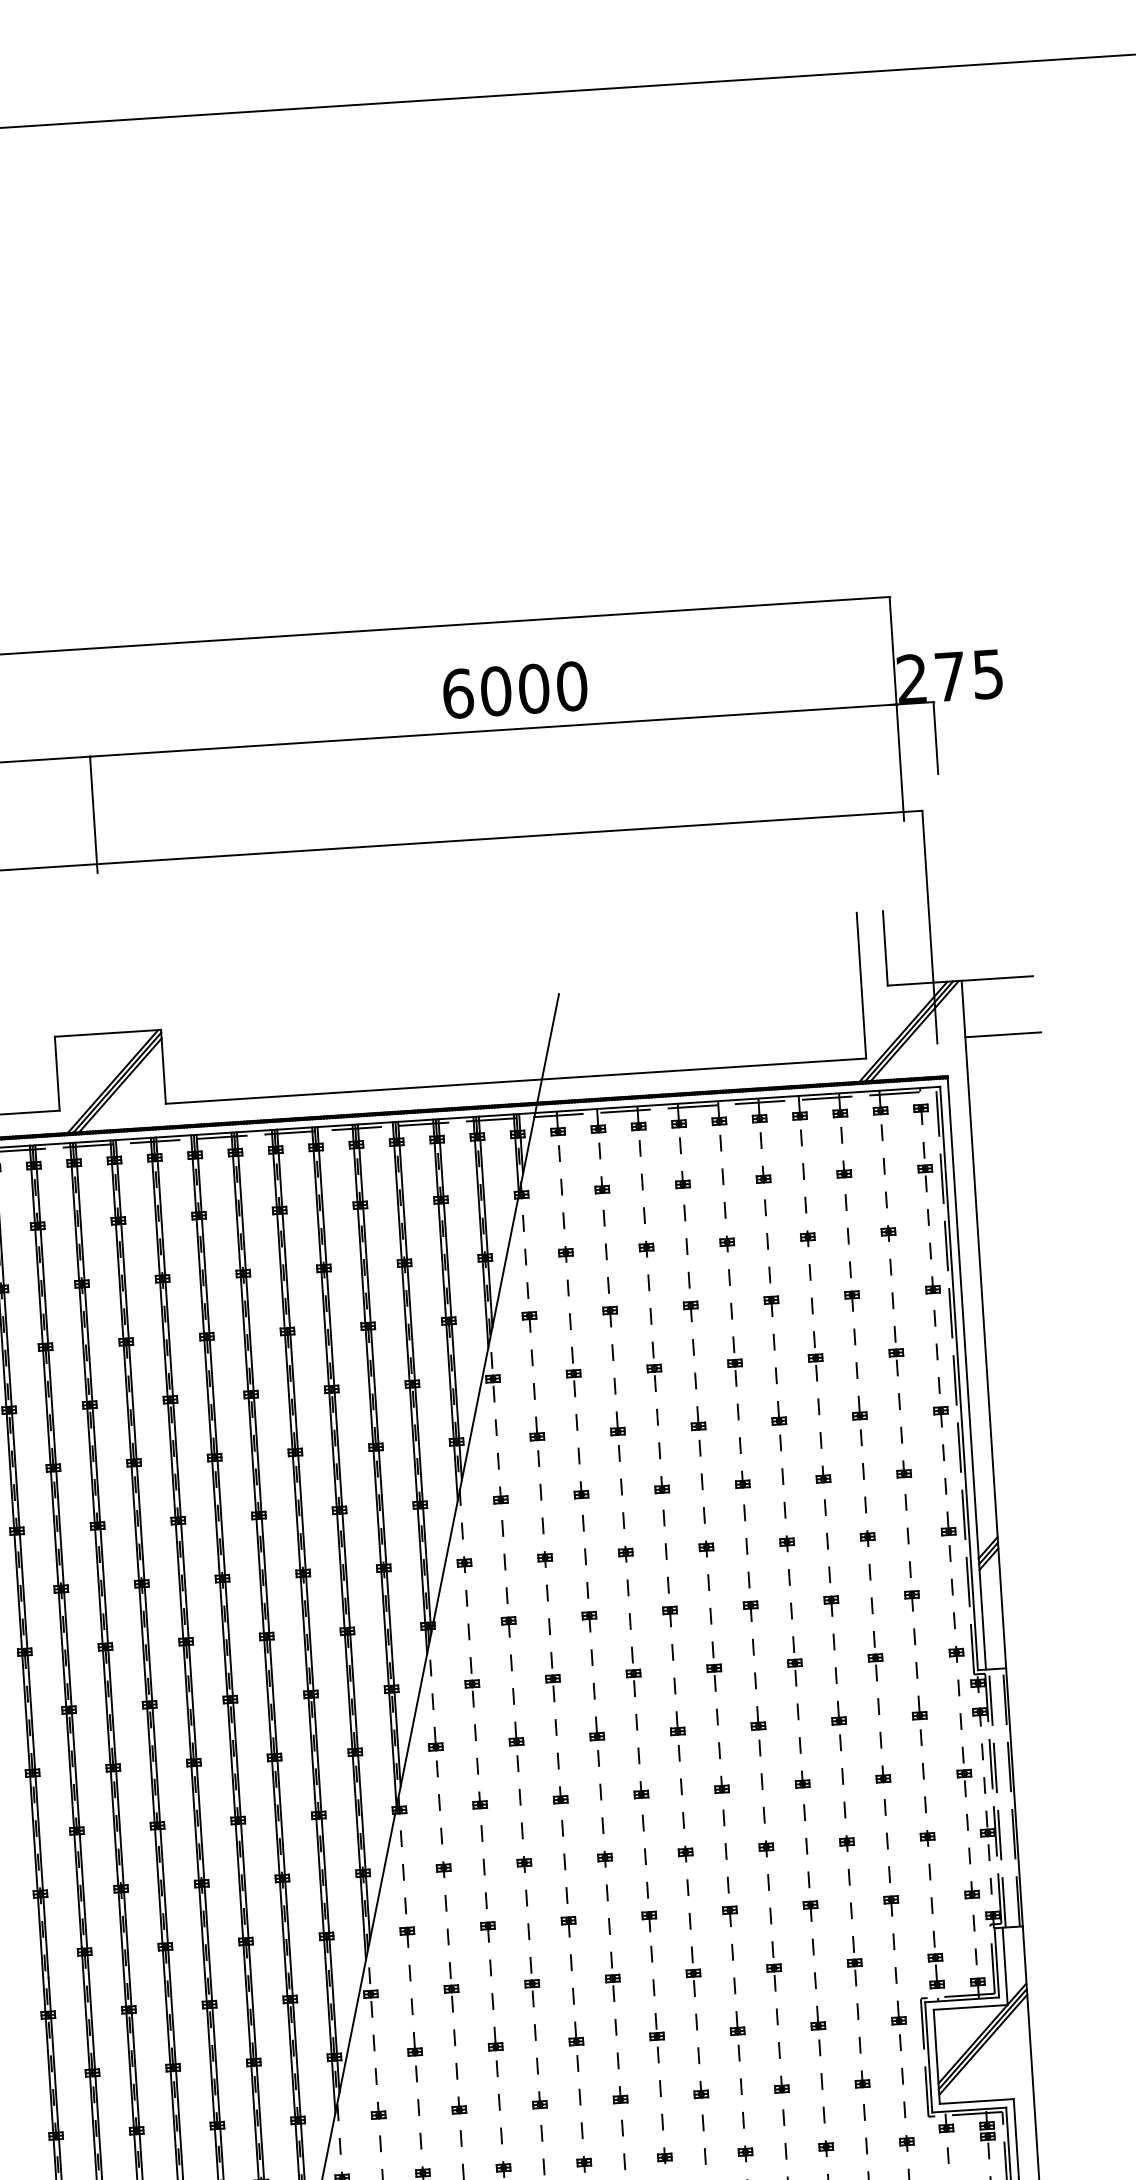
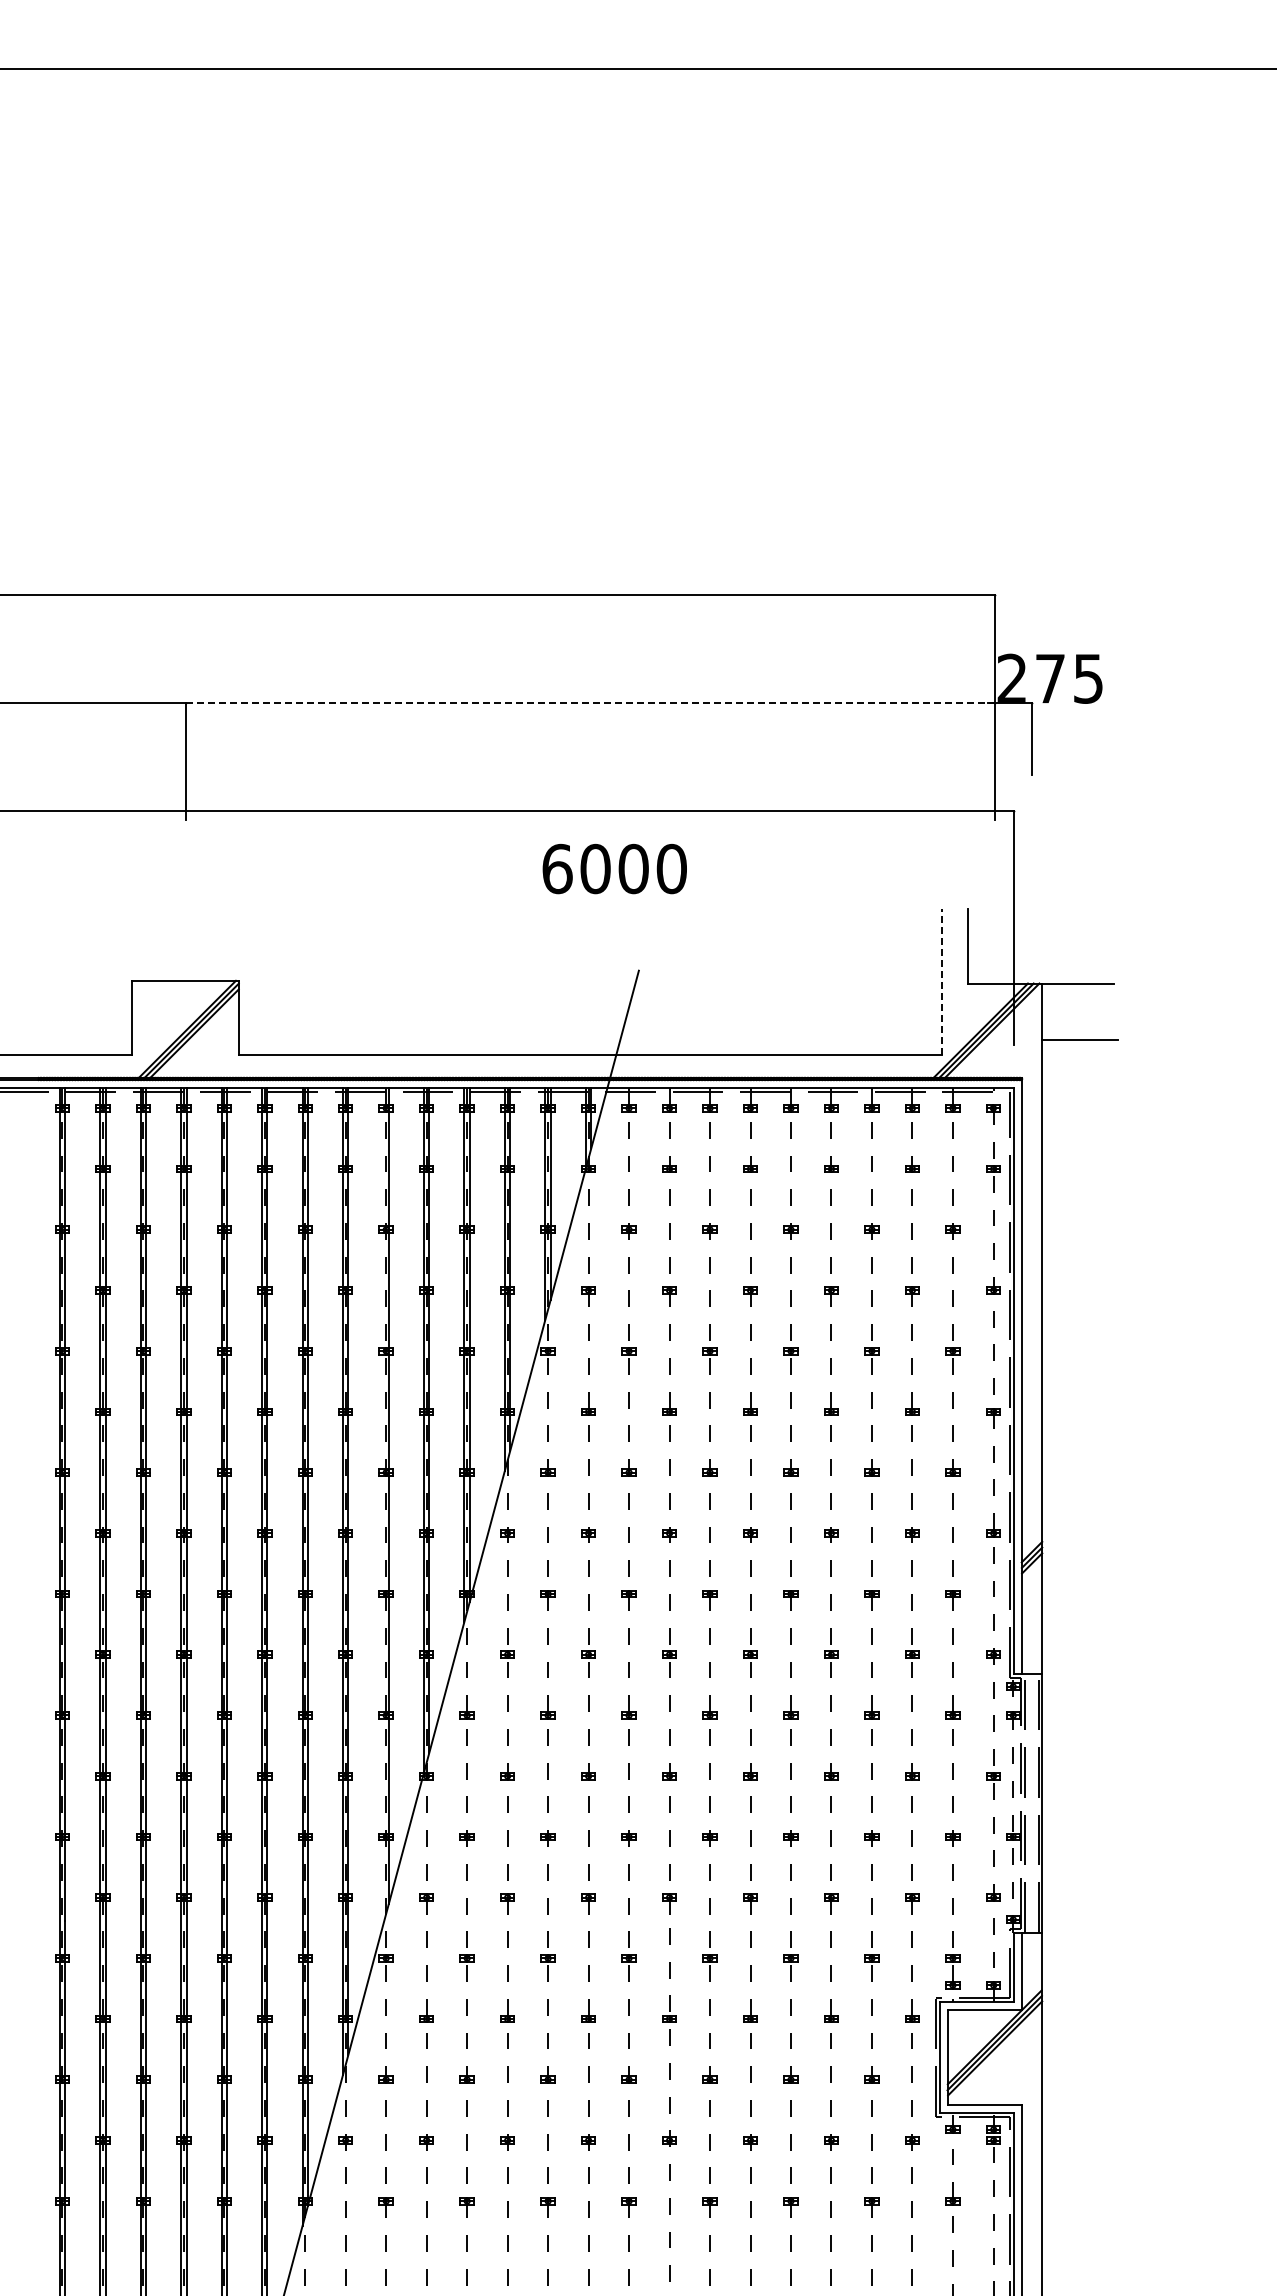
text: (514, 689) -> (614, 868), moved
line: (493, 730) -> (590, 703), solid -> dashed
line: (861, 985) -> (941, 981), solid -> dashed
line: (339, 1543) -> (383, 1505), removed

